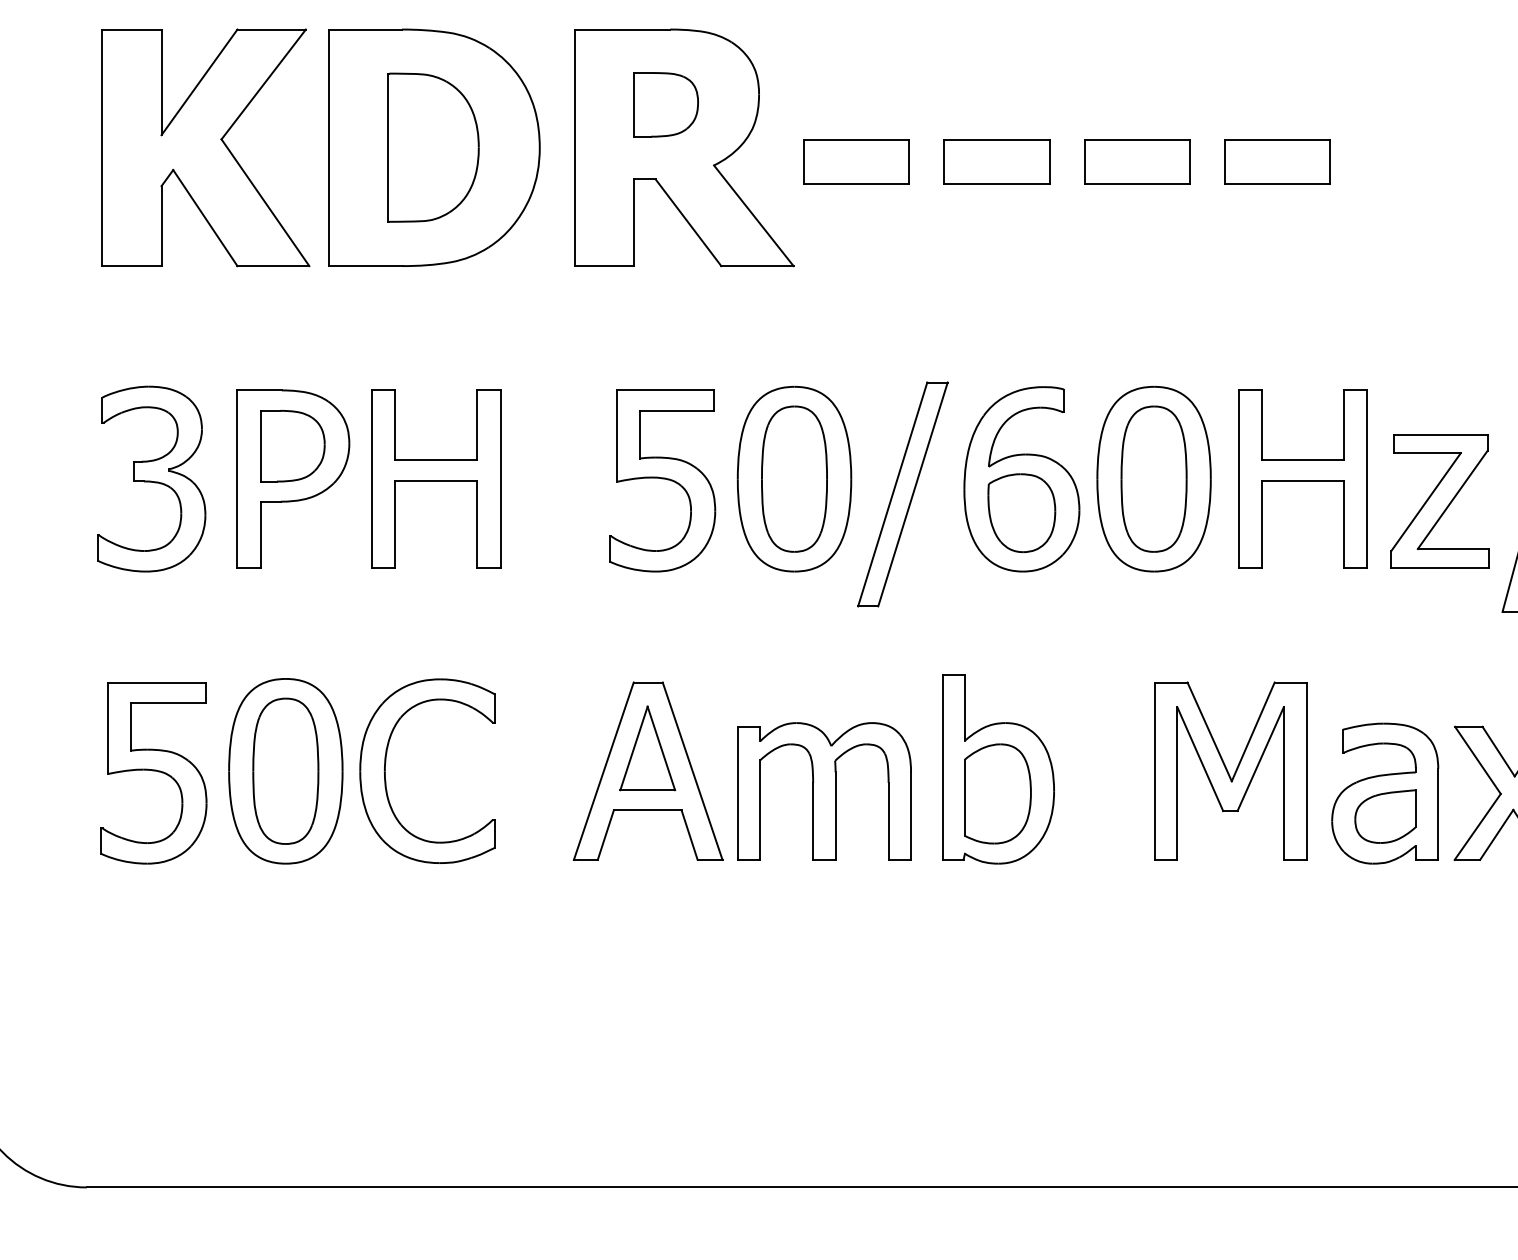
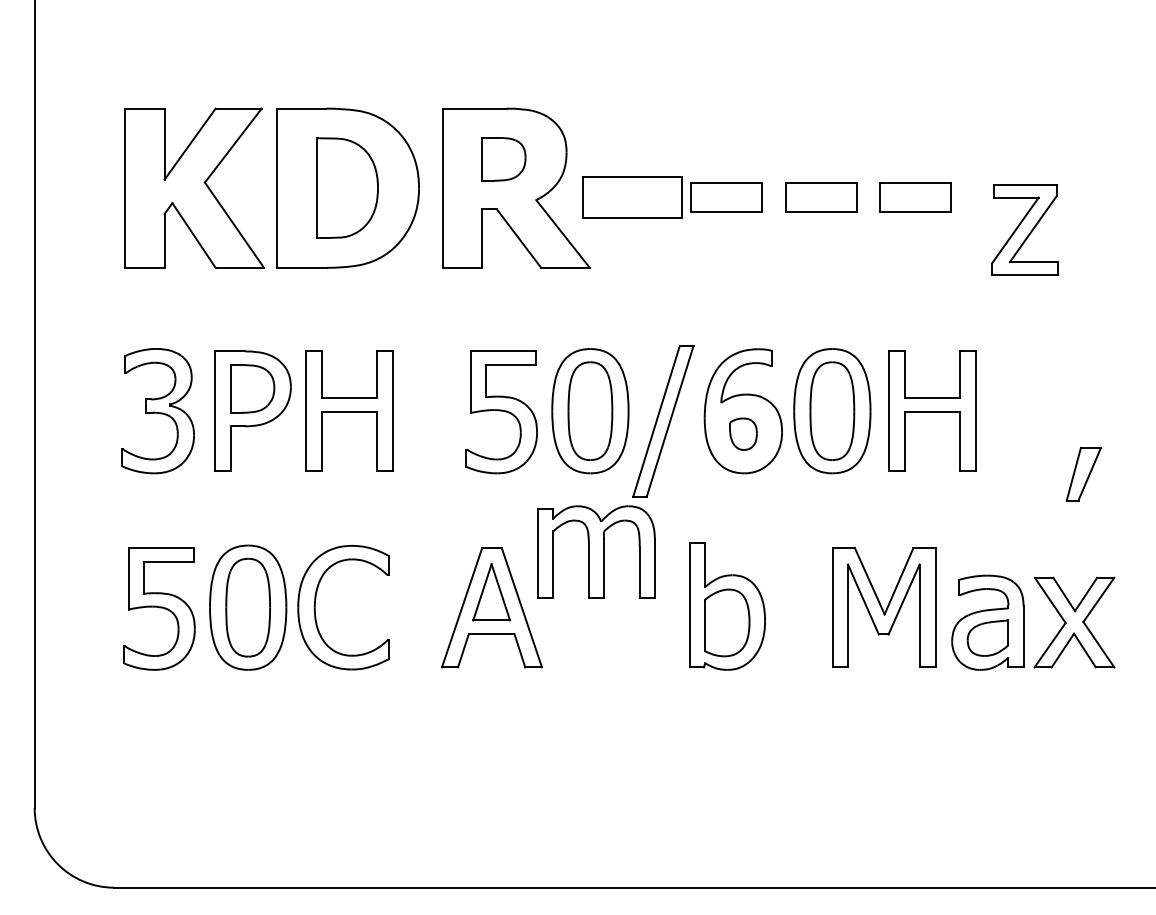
part: (857, 161) -> (632, 197), size x1.4
part: (1439, 500) -> (1024, 229), moved
part: (1022, 513) -> (743, 434), size x0.6
part: (824, 790) -> (596, 551), moved

